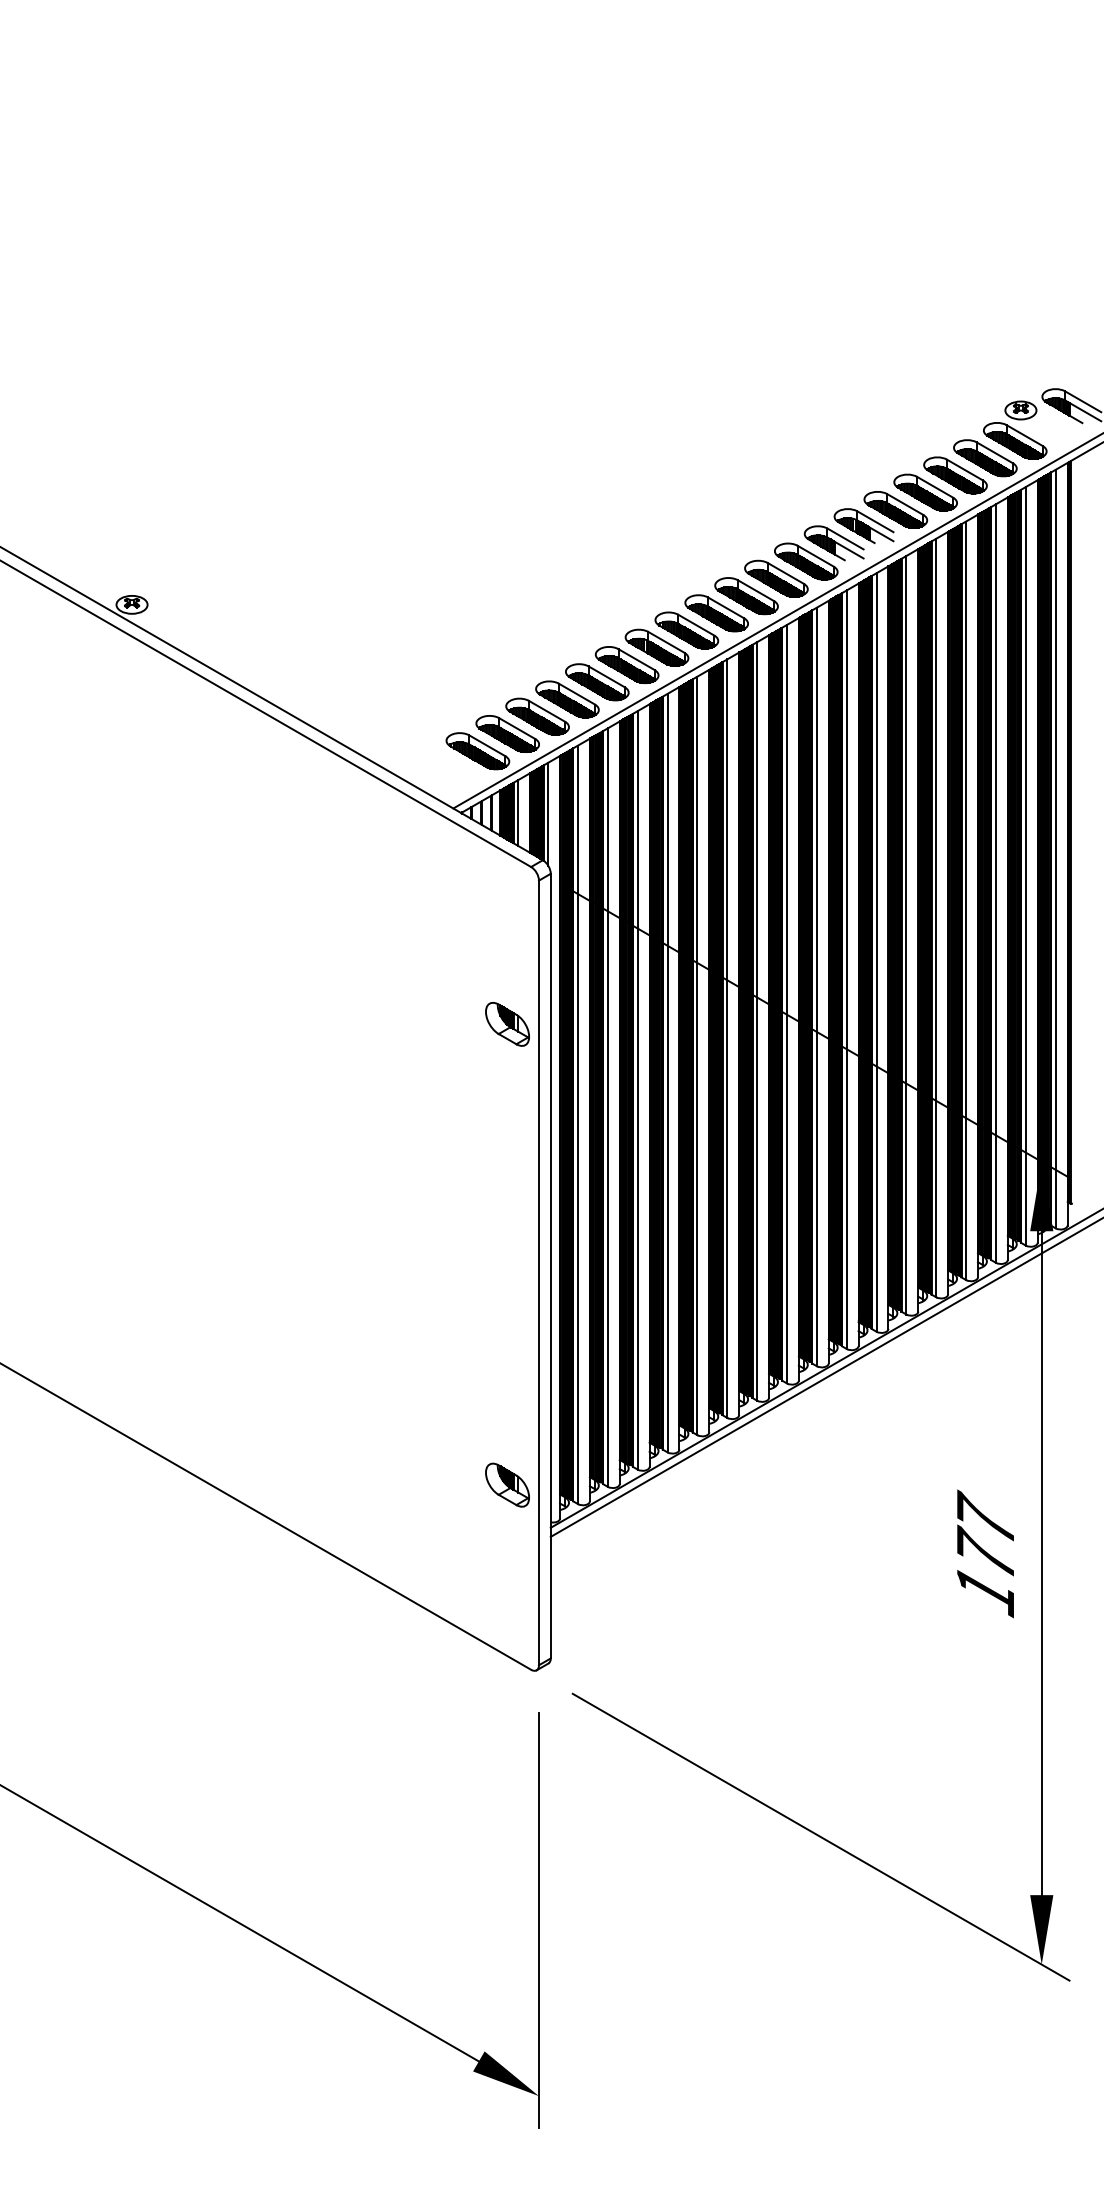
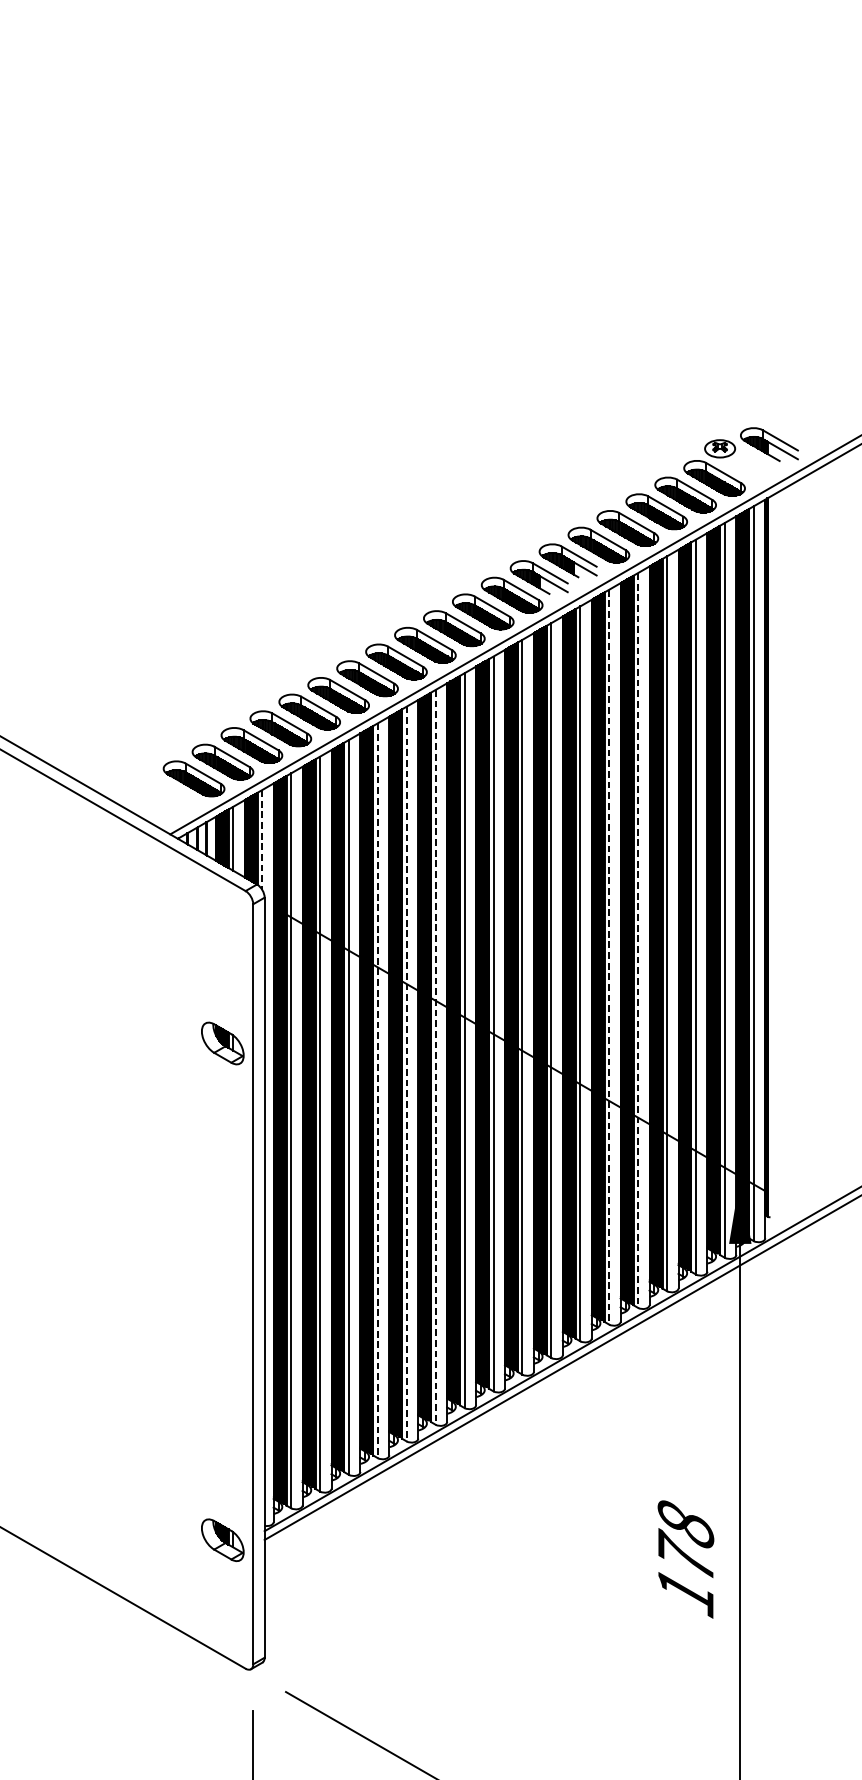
line: (548, 814) -> (262, 840), solid -> dashed
line: (936, 918) -> (638, 940), solid -> dashed
line: (906, 935) -> (609, 957), solid -> dashed
line: (727, 1039) -> (435, 1058), solid -> dashed
line: (697, 1056) -> (406, 1074), solid -> dashed
line: (667, 1073) -> (377, 1091), solid -> dashed
part: (507, 1484) -> (222, 1539), moved
text: (985, 1517) -> (685, 1521), 177 -> 178

